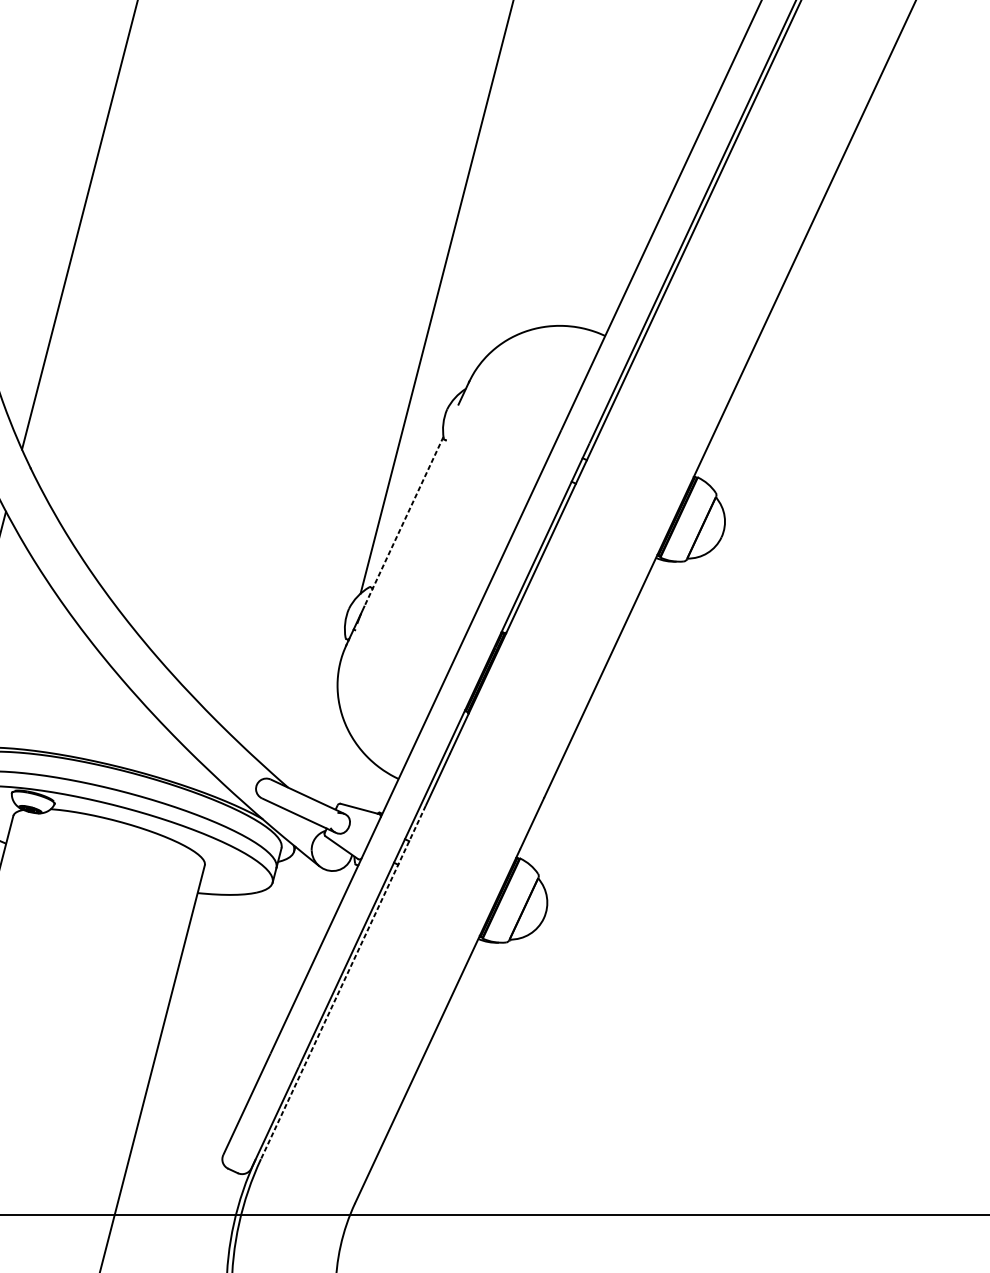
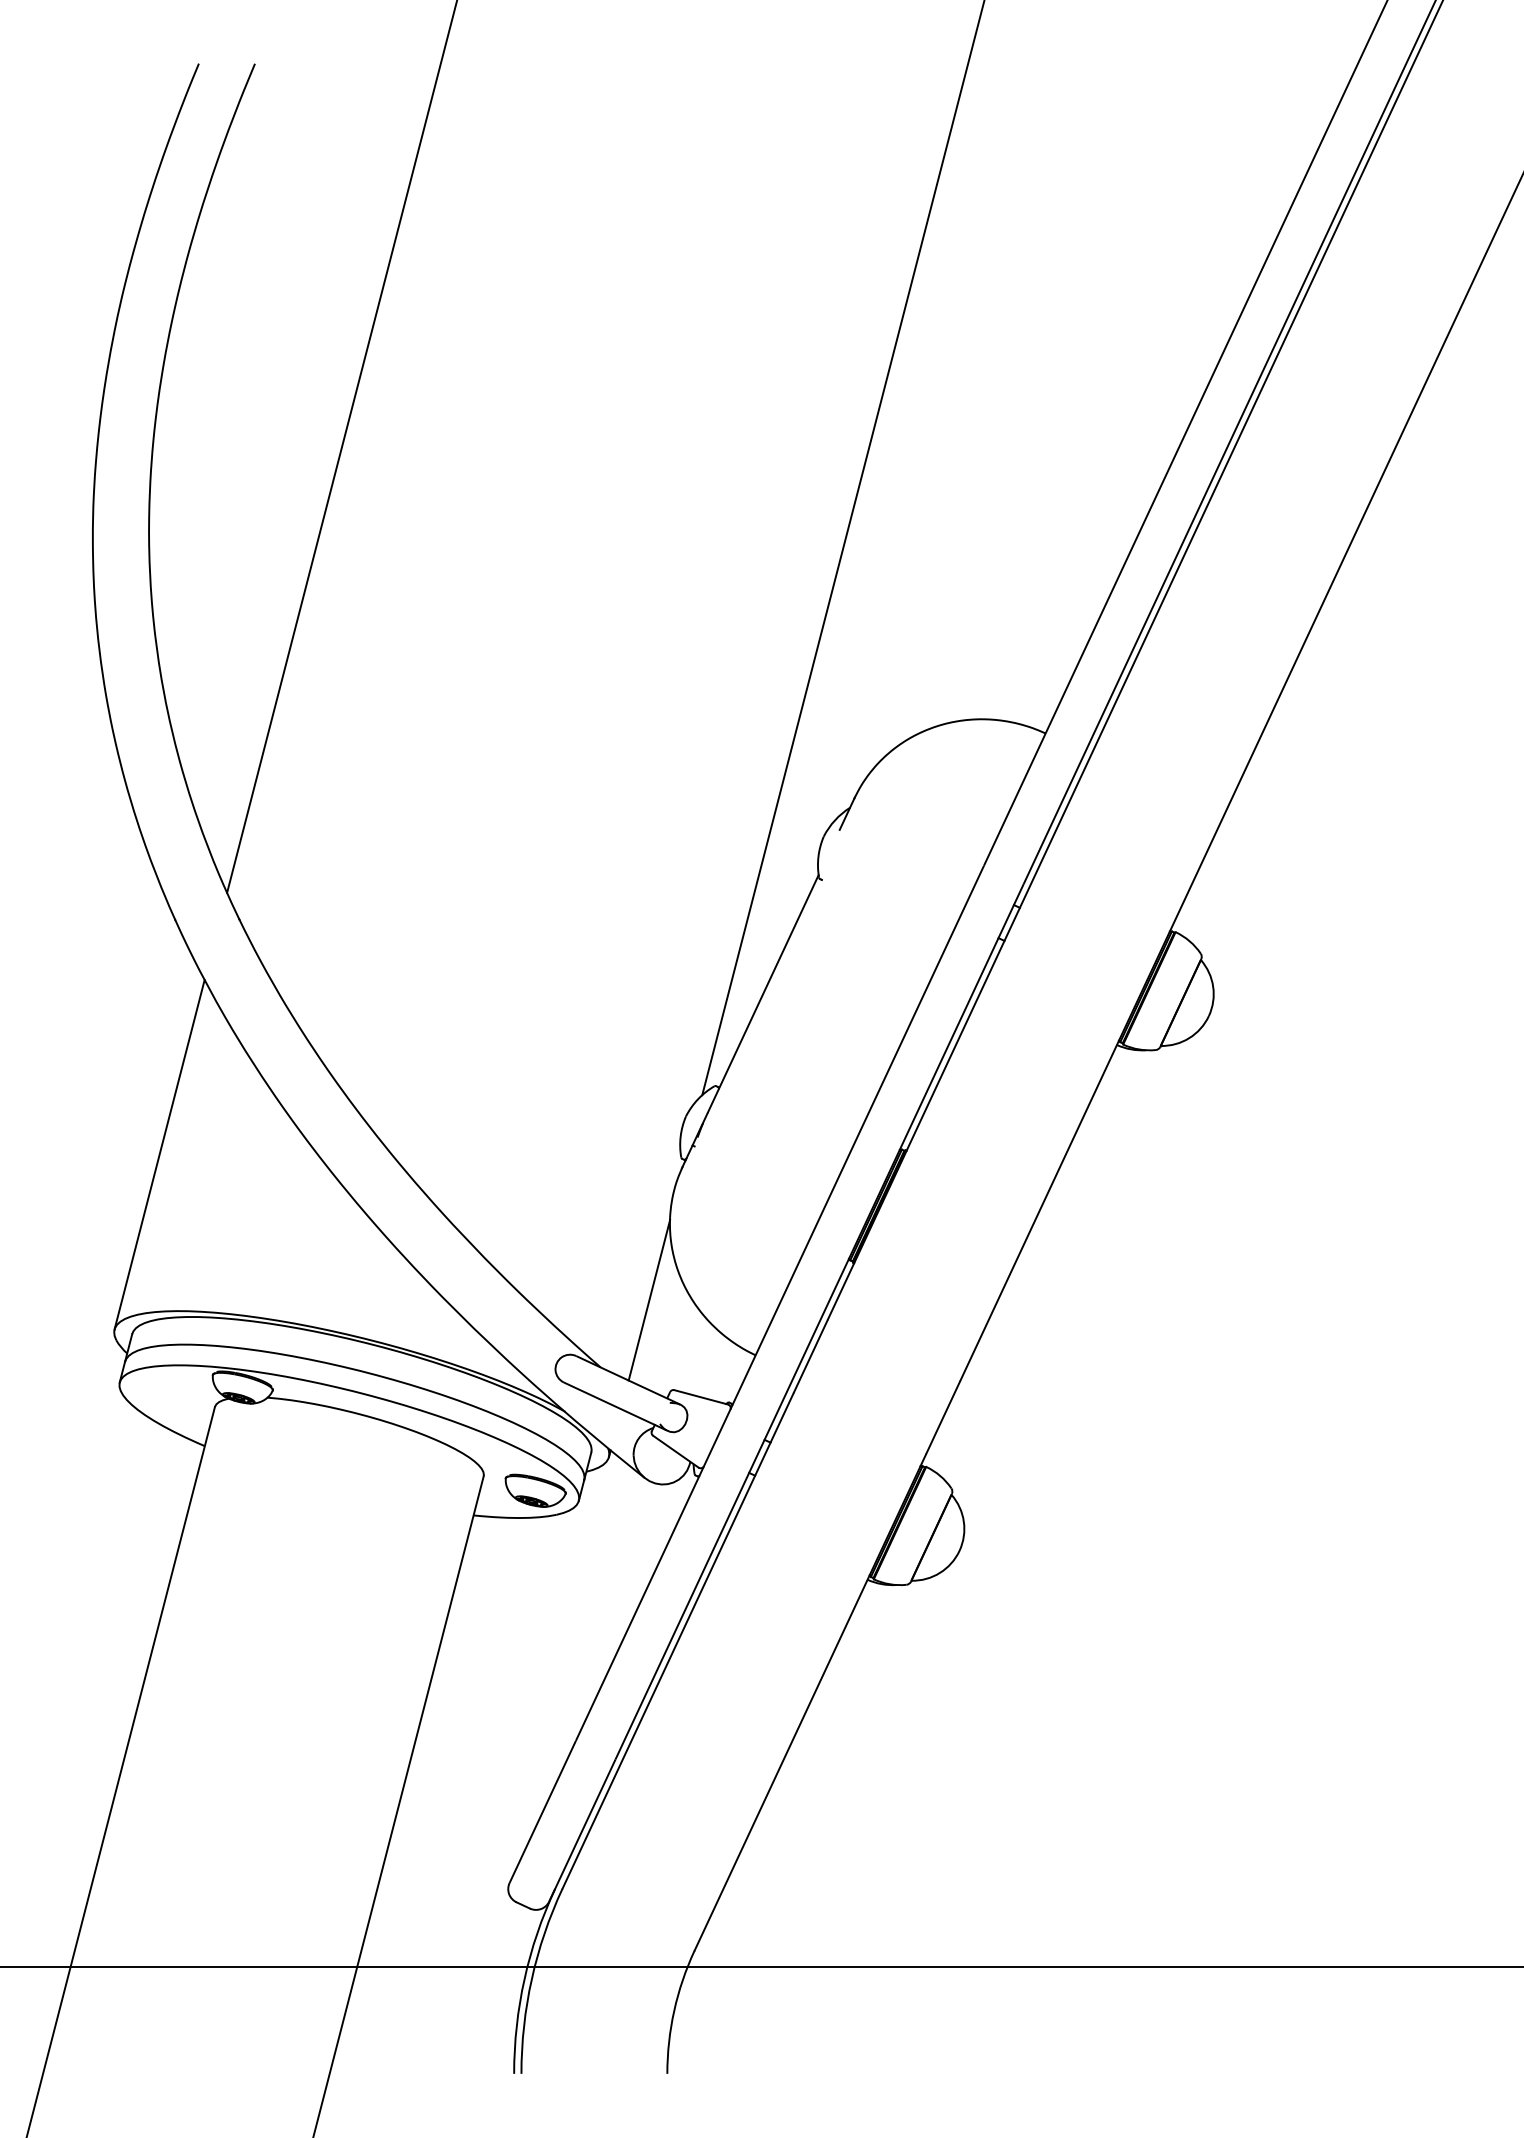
line: (404, 521) -> (763, 993), dashed -> solid
line: (323, 739) -> (649, 1299), added
part: (241, 875) -> (535, 1490), added
line: (343, 982) -> (678, 1640), dashed -> solid

